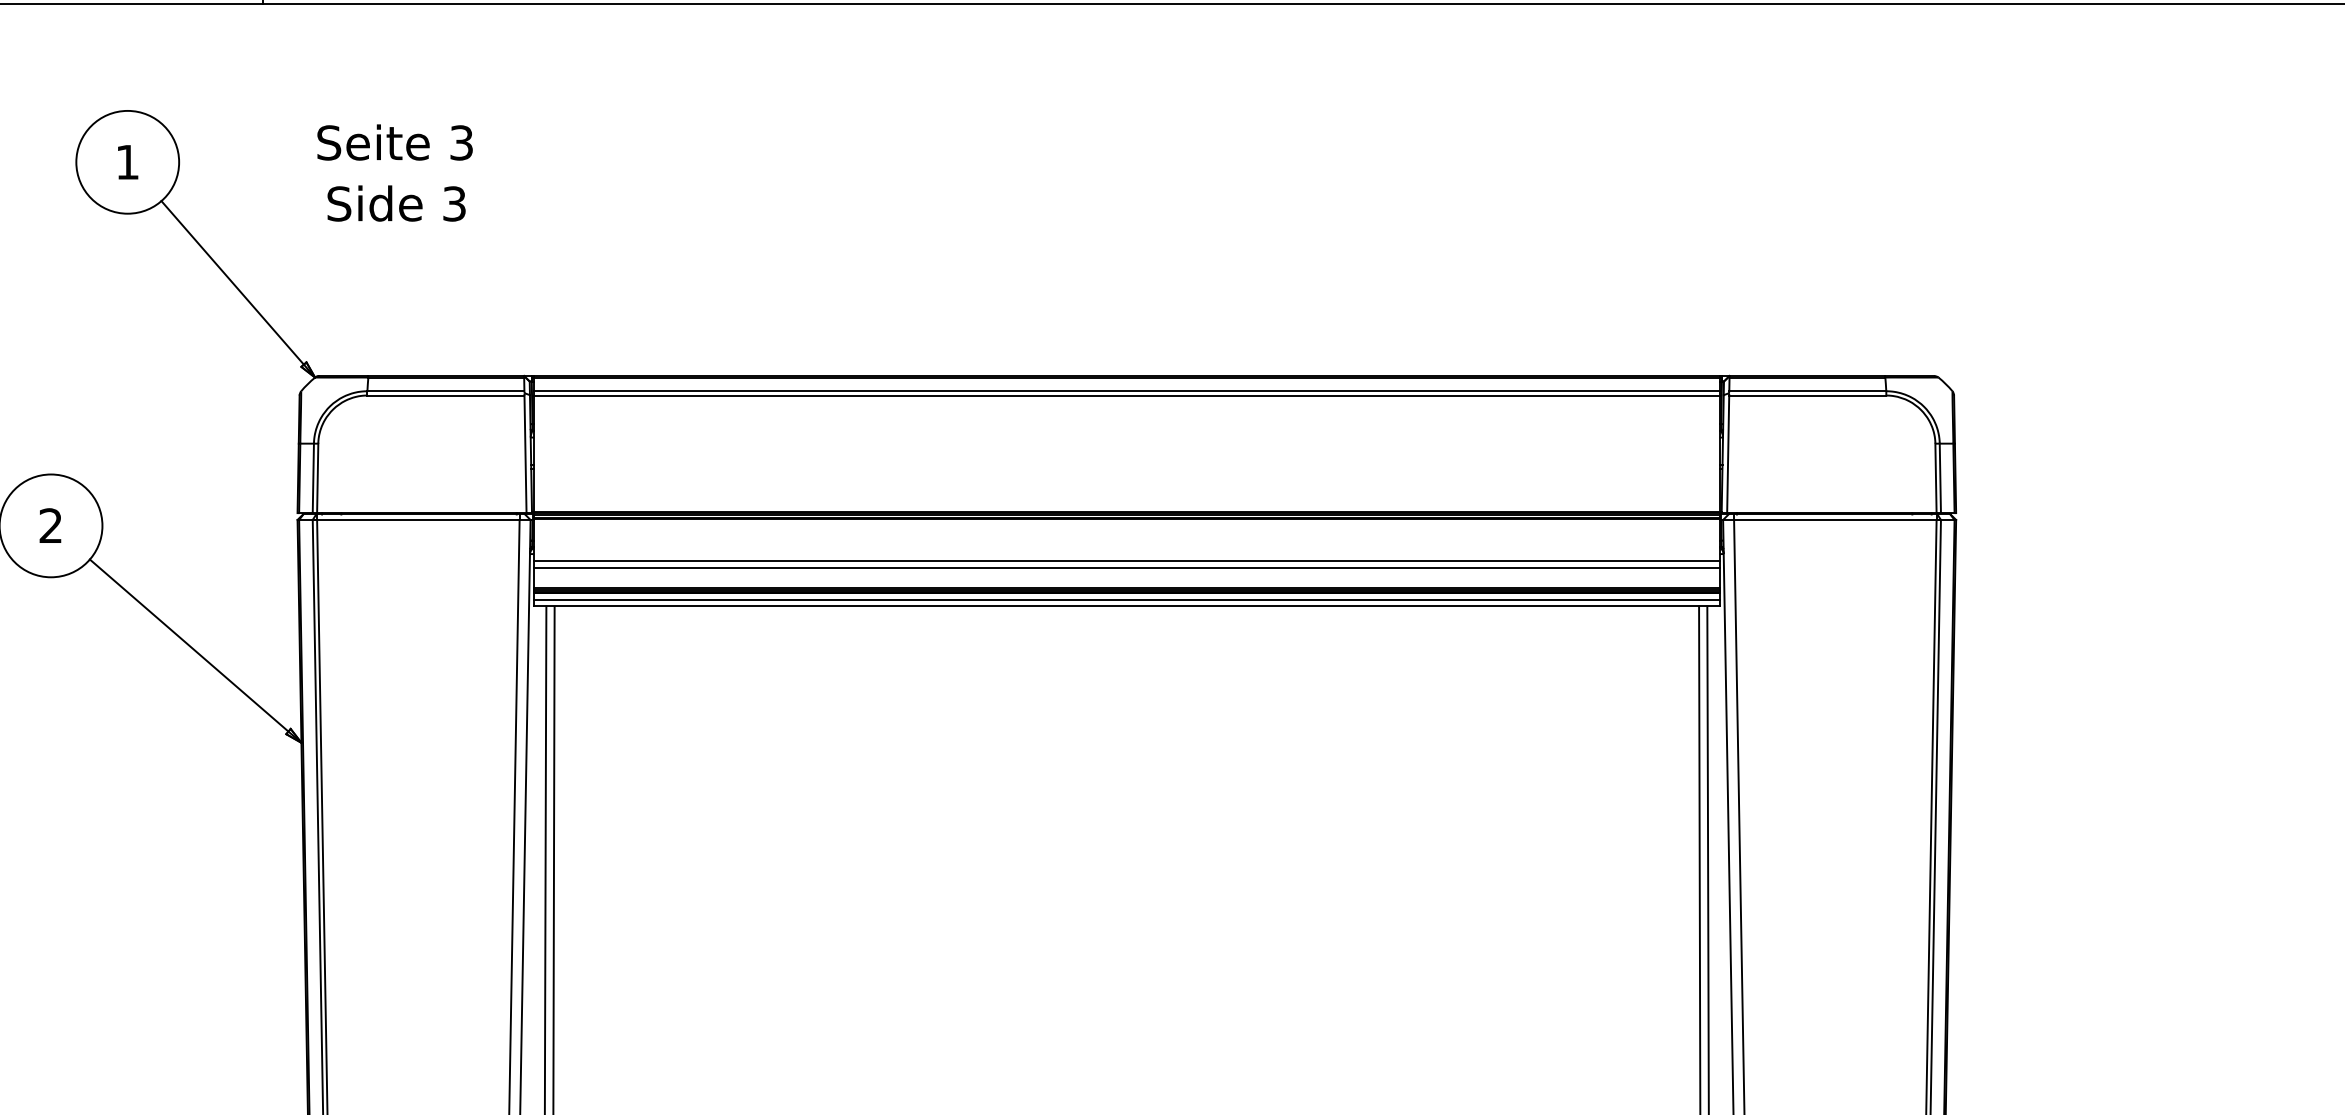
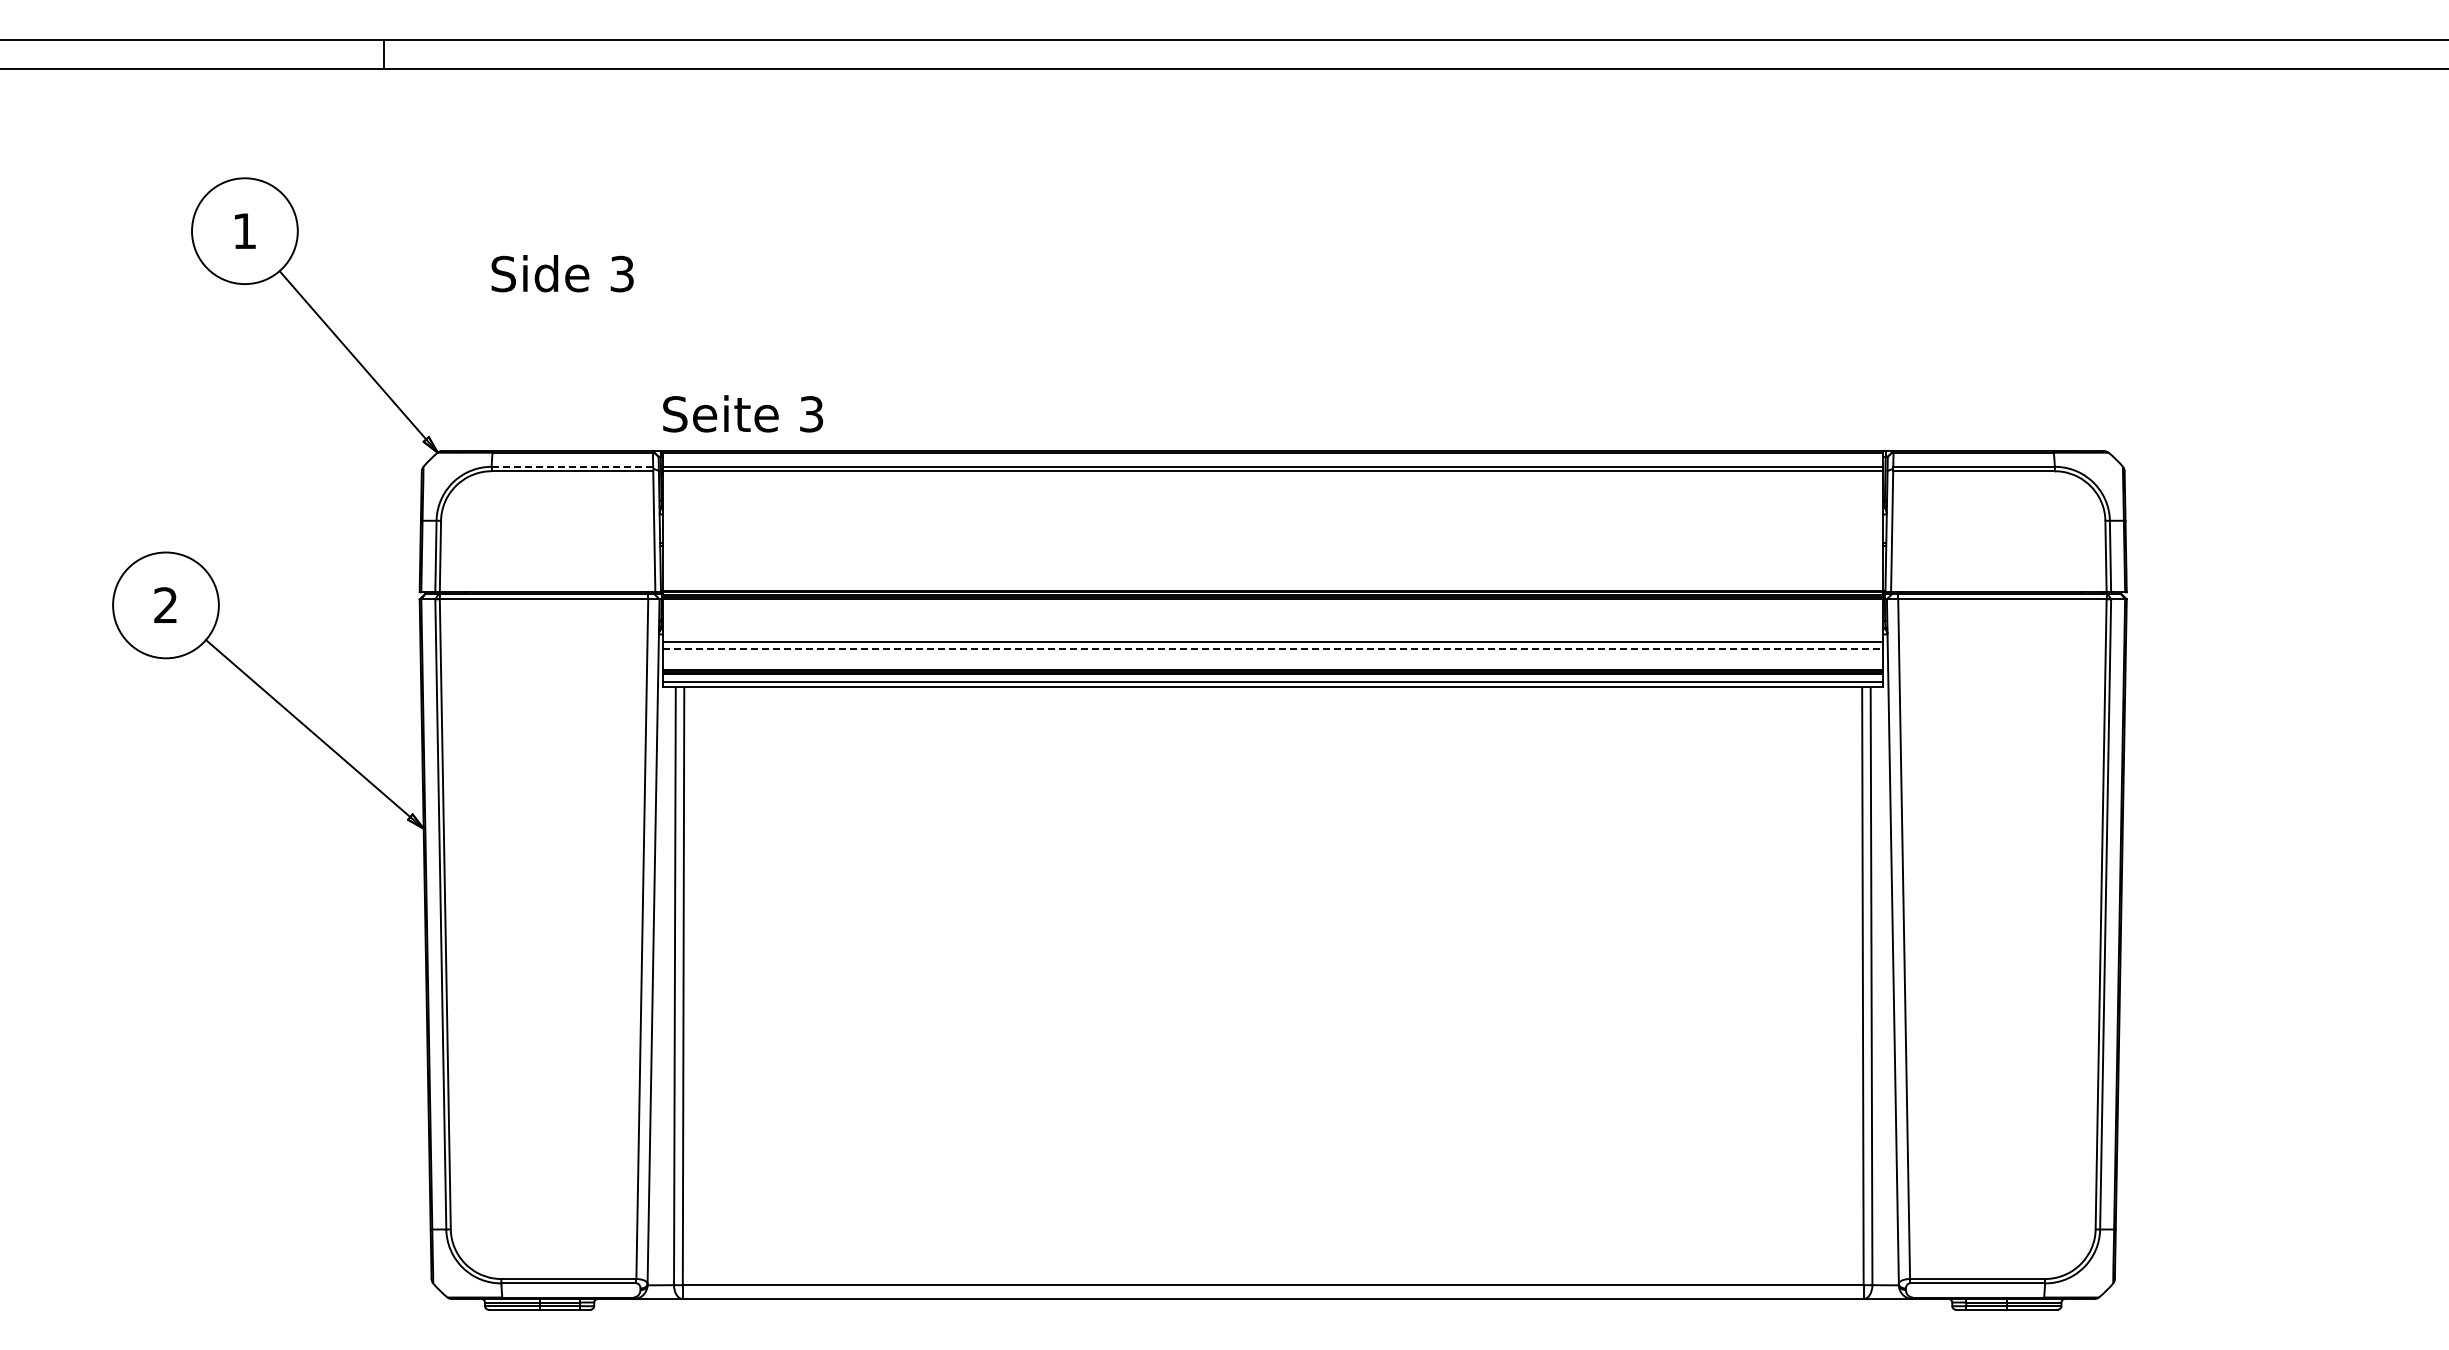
text: (395, 142) -> (743, 413), moved
text: (396, 203) -> (562, 273), moved
line: (446, 390) -> (572, 466), solid -> dashed
line: (1127, 567) -> (1273, 648), solid -> dashed

